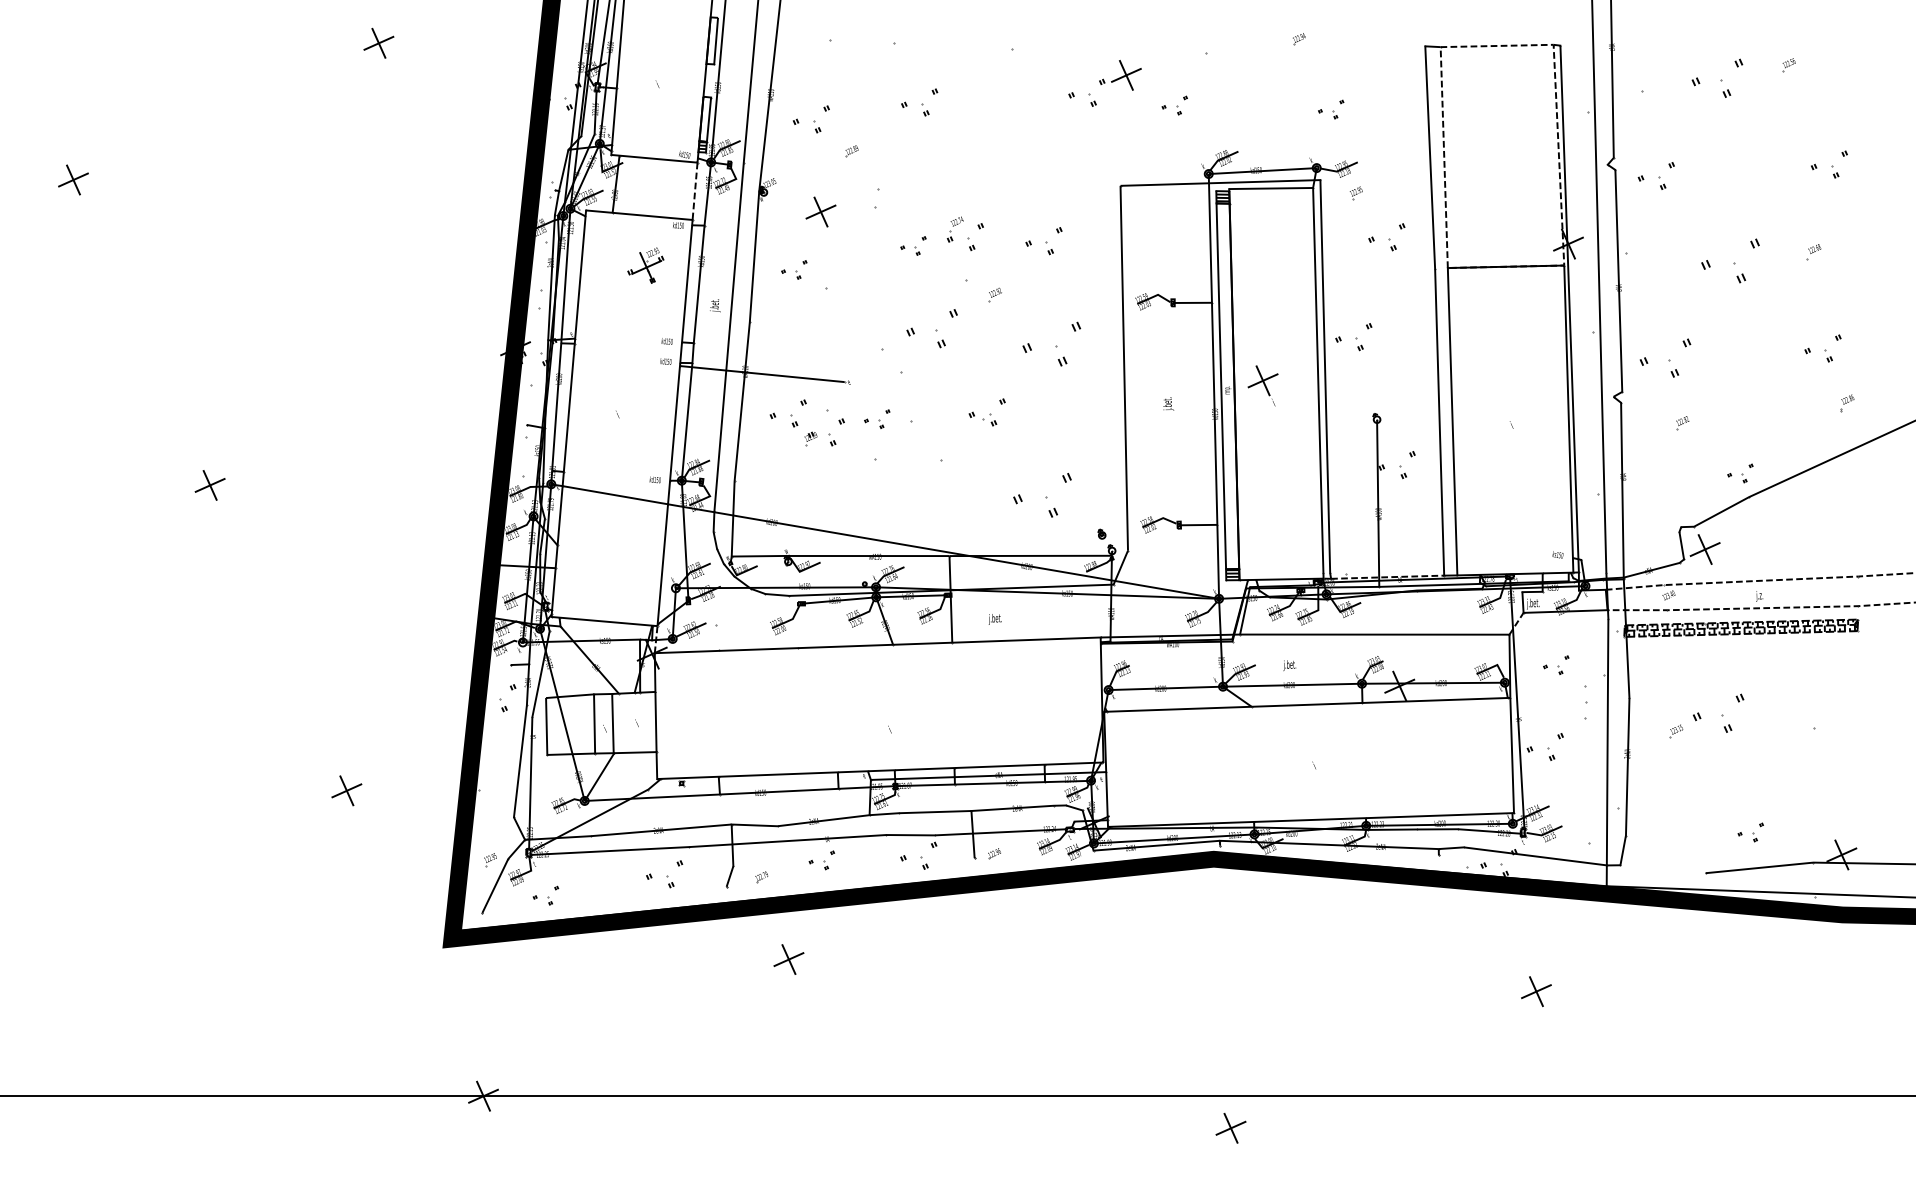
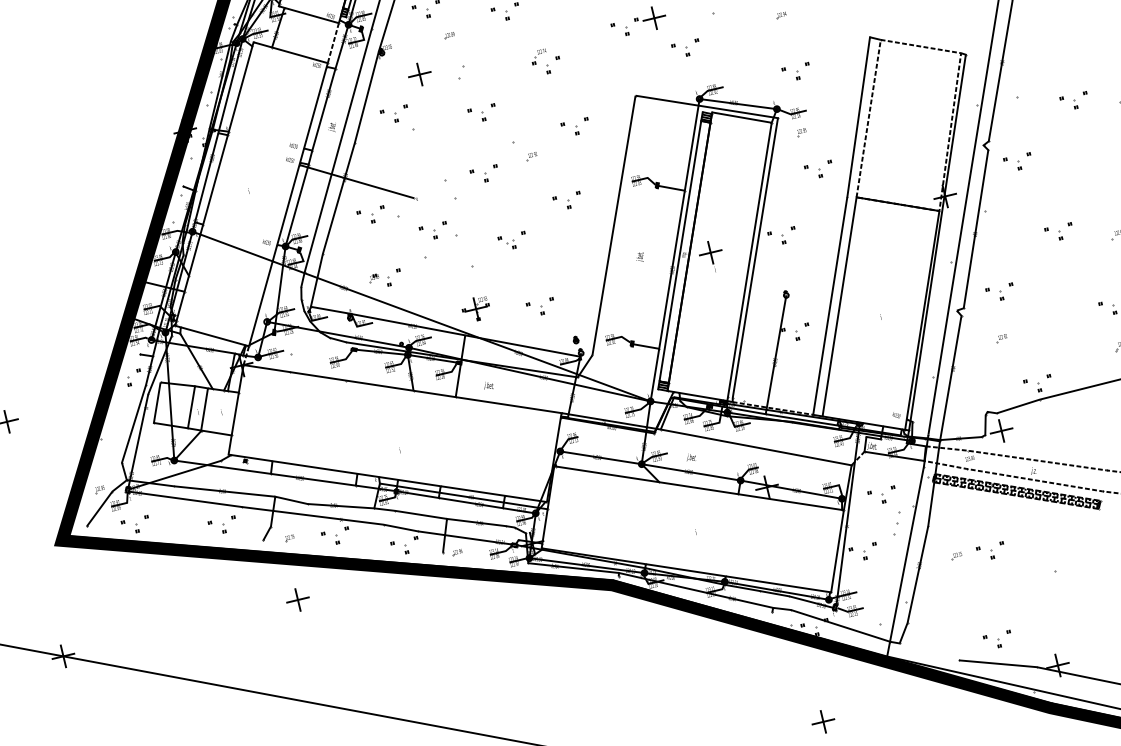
part: (1717, 78) -> (1072, 98), size x0.71
part: (1174, 105) -> (684, 45), size x1.43
part: (1330, 109) -> (794, 69), size x1.43
part: (964, 233) -> (545, 60), moved
part: (913, 245) -> (480, 110), size x1.43
part: (1729, 260) -> (1057, 229), size x0.62
part: (645, 265) -> (475, 307), moved
part: (793, 269) -> (392, 111), size x1.43
part: (931, 328) -> (482, 171), size x0.71
part: (1051, 343) -> (565, 198), size x0.62
part: (1664, 358) -> (998, 290), size x0.71
part: (876, 419) -> (431, 228), size x1.43
part: (824, 432) -> (384, 275), moved
part: (1740, 473) -> (1036, 381), size x1.43
part: (1042, 495) -> (539, 304), size x0.62
part: (1555, 665) -> (880, 493), size x1.43
part: (1718, 713) -> (989, 548), size x0.71
part: (1750, 832) -> (996, 637), size x1.43
part: (821, 860) -> (334, 534), size x1.43
part: (545, 895) -> (133, 522), size x1.43

